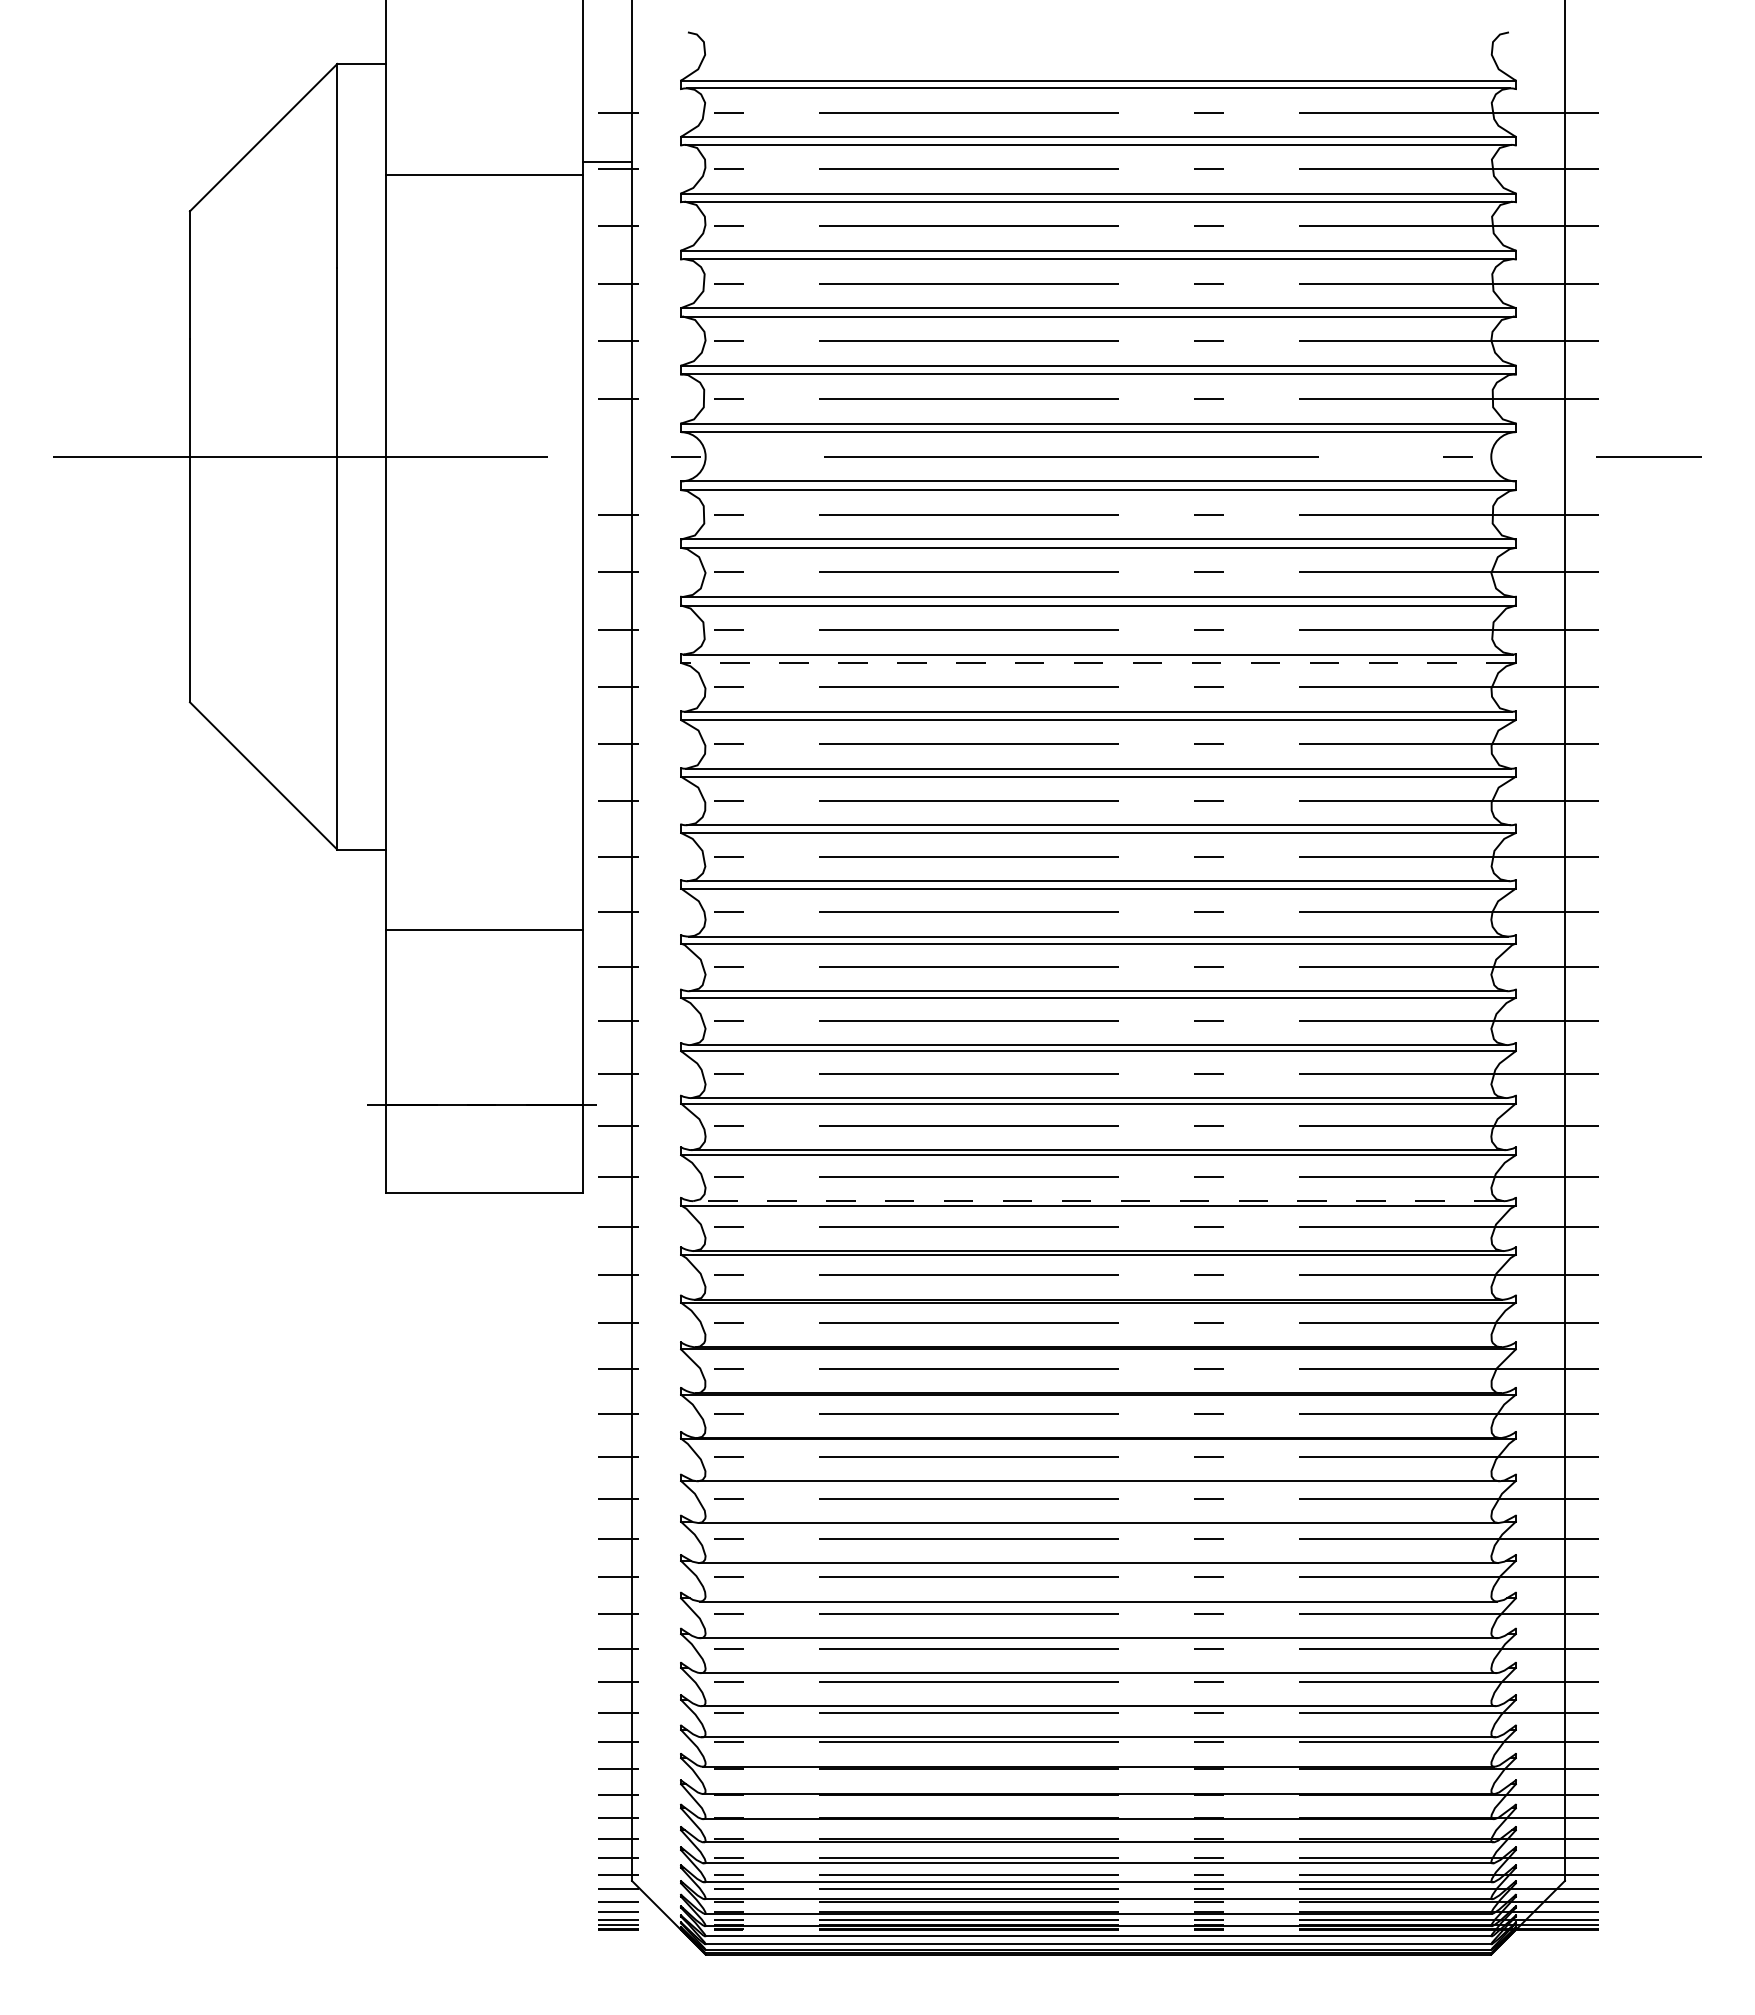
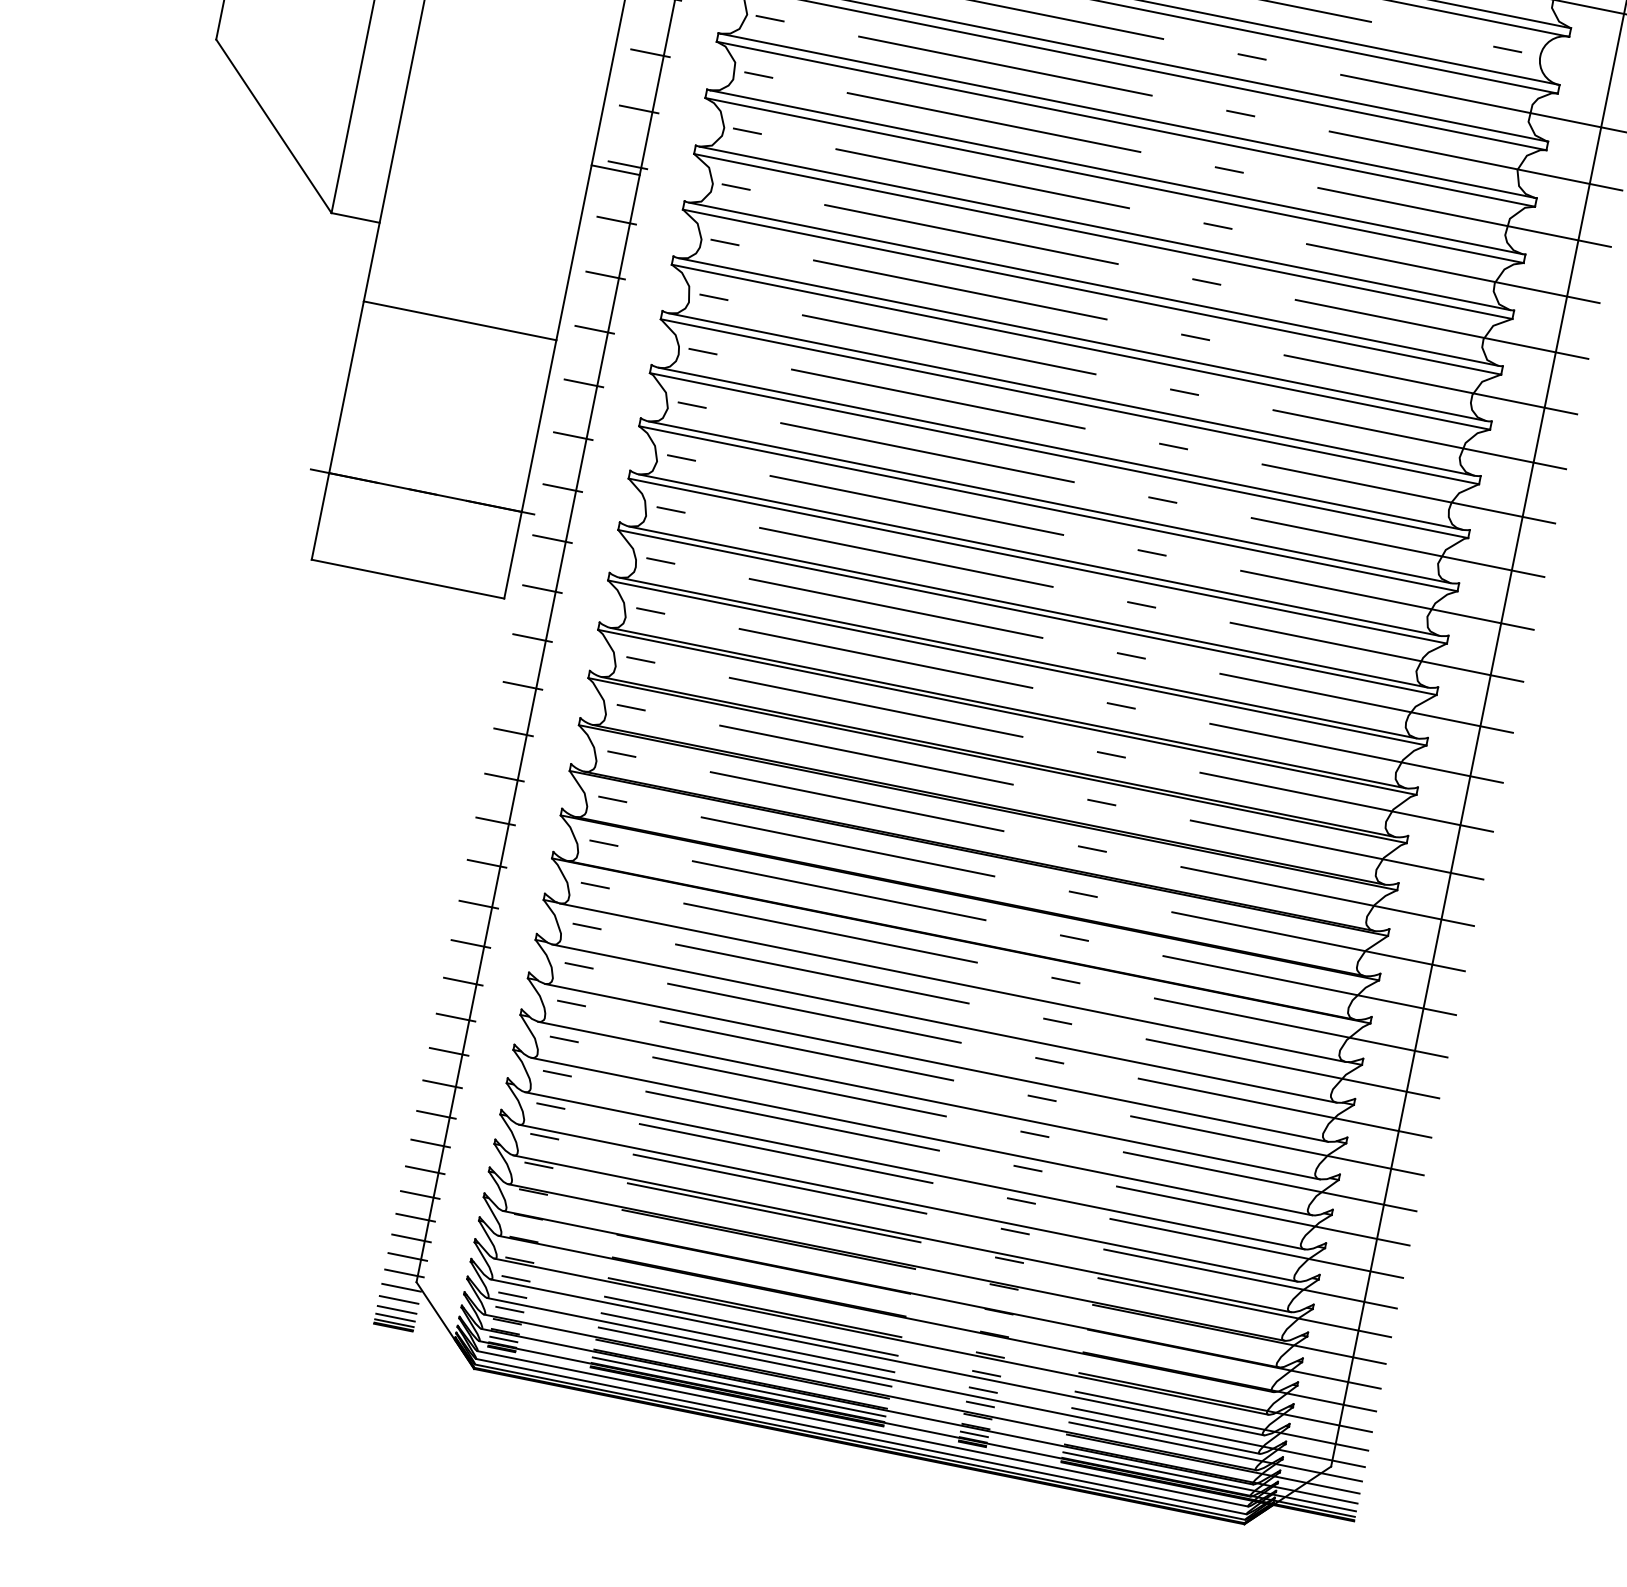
line: (1097, 662) -> (1113, 179), dashed -> solid
line: (606, 751) -> (614, 170), added
line: (1097, 1201) -> (1007, 708), dashed -> solid

